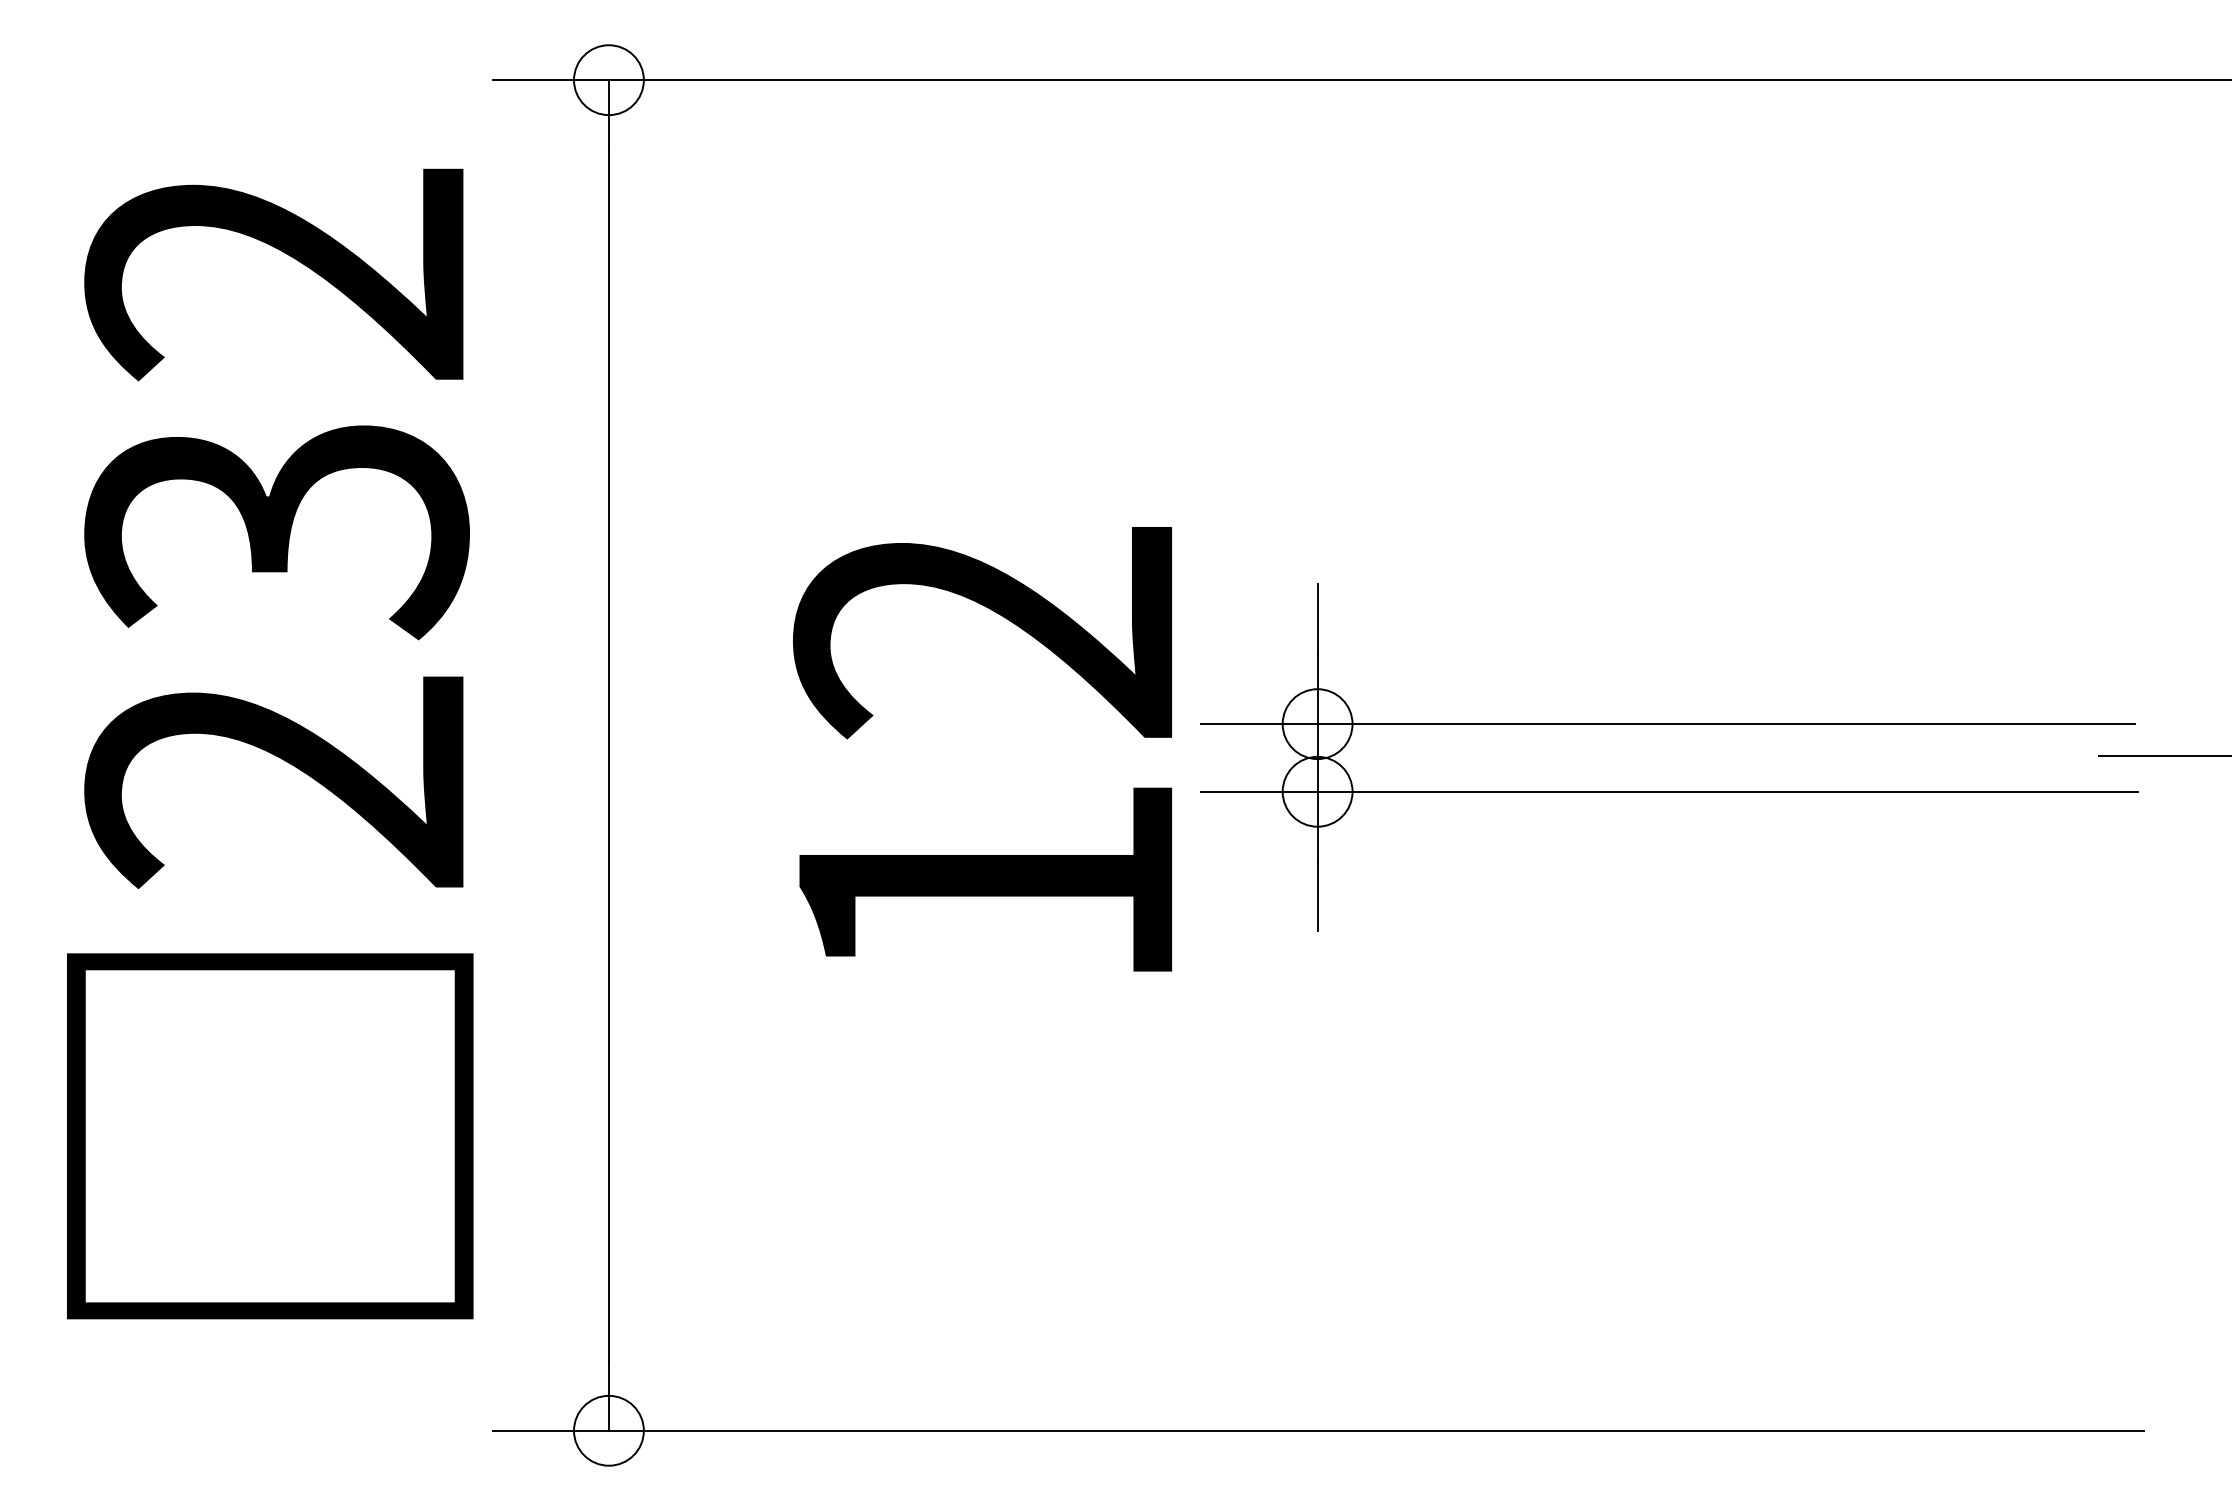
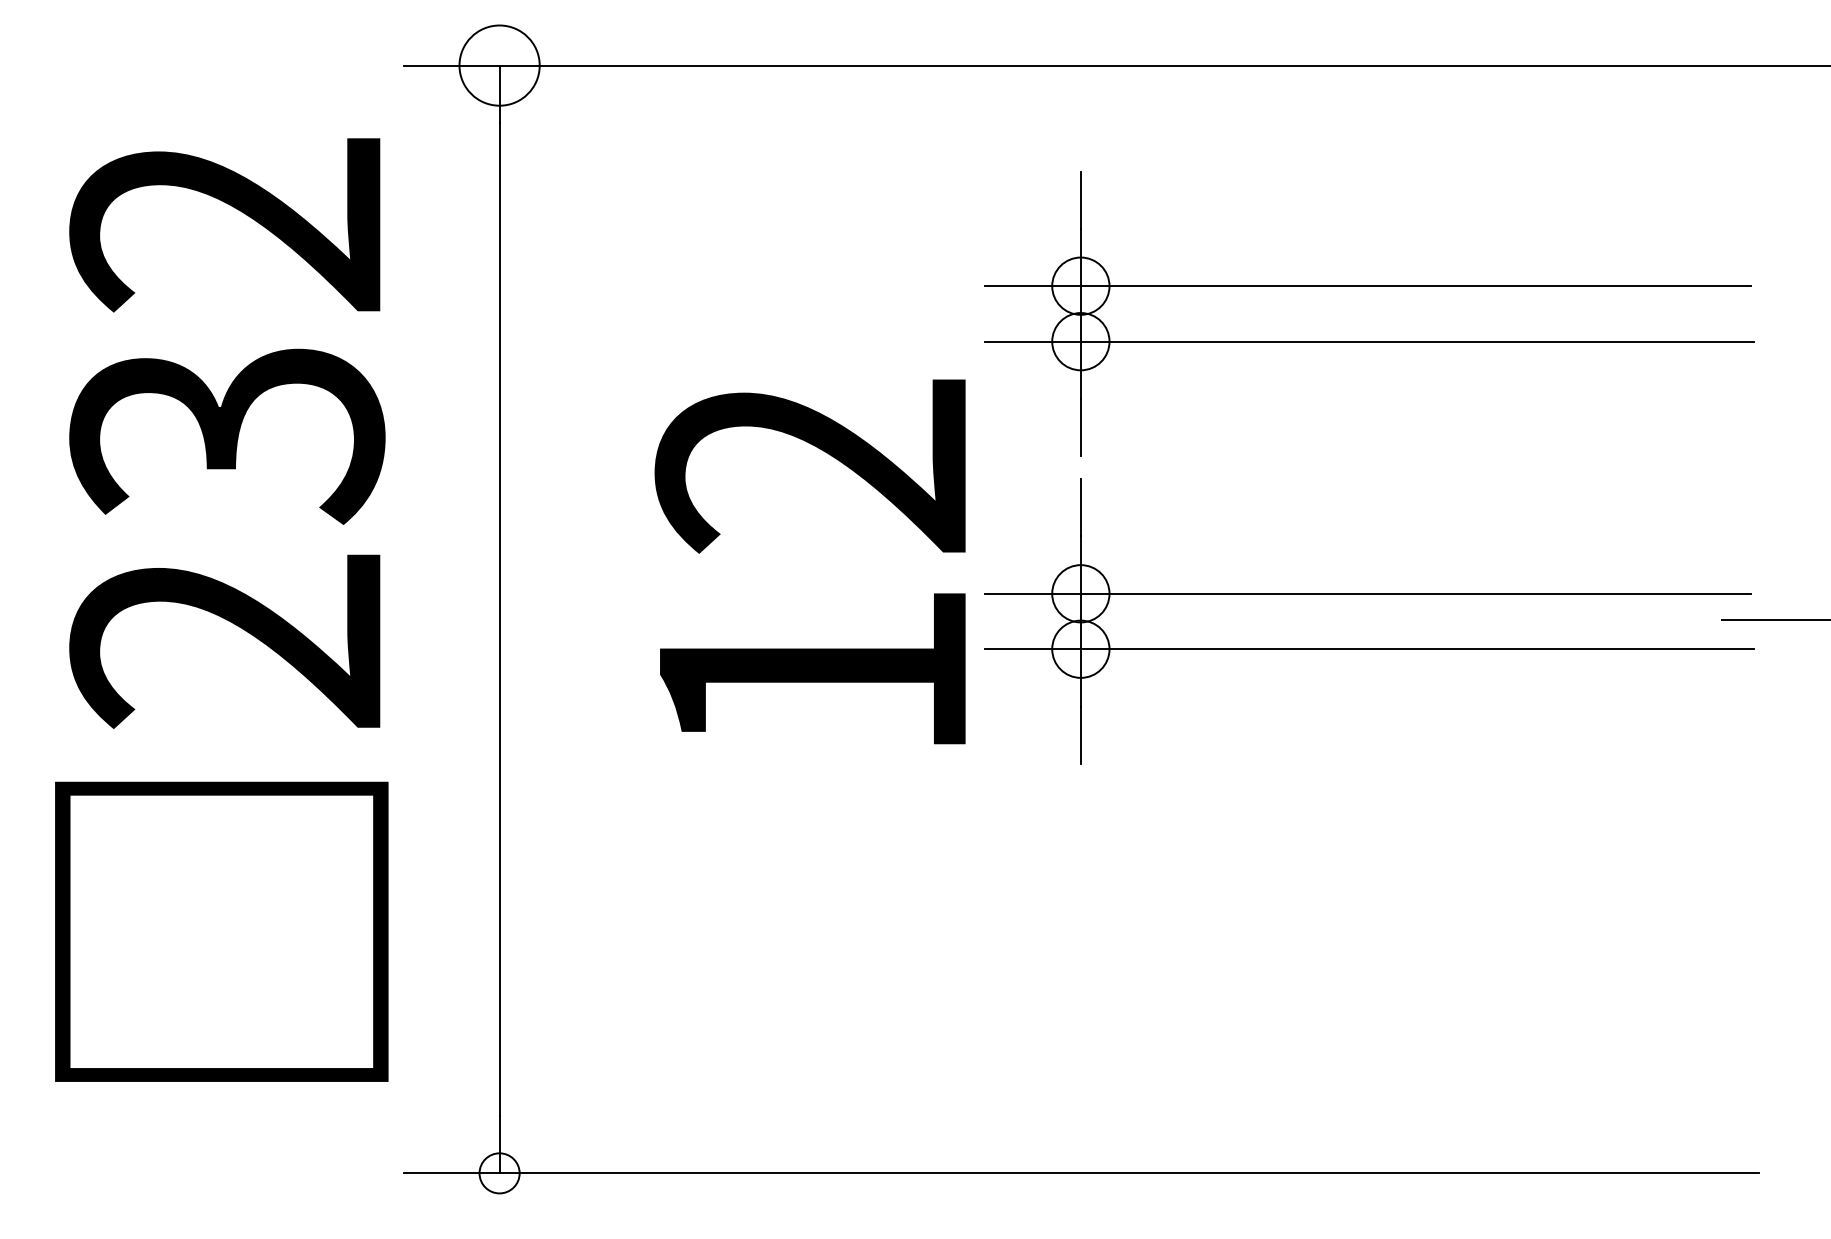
circle: (608, 80) -> (499, 65), size x1.4
part: (1669, 349) -> (1369, 286), added
text: (982, 749) -> (810, 562), moved
circle: (608, 1430) -> (499, 1173), size x0.7

